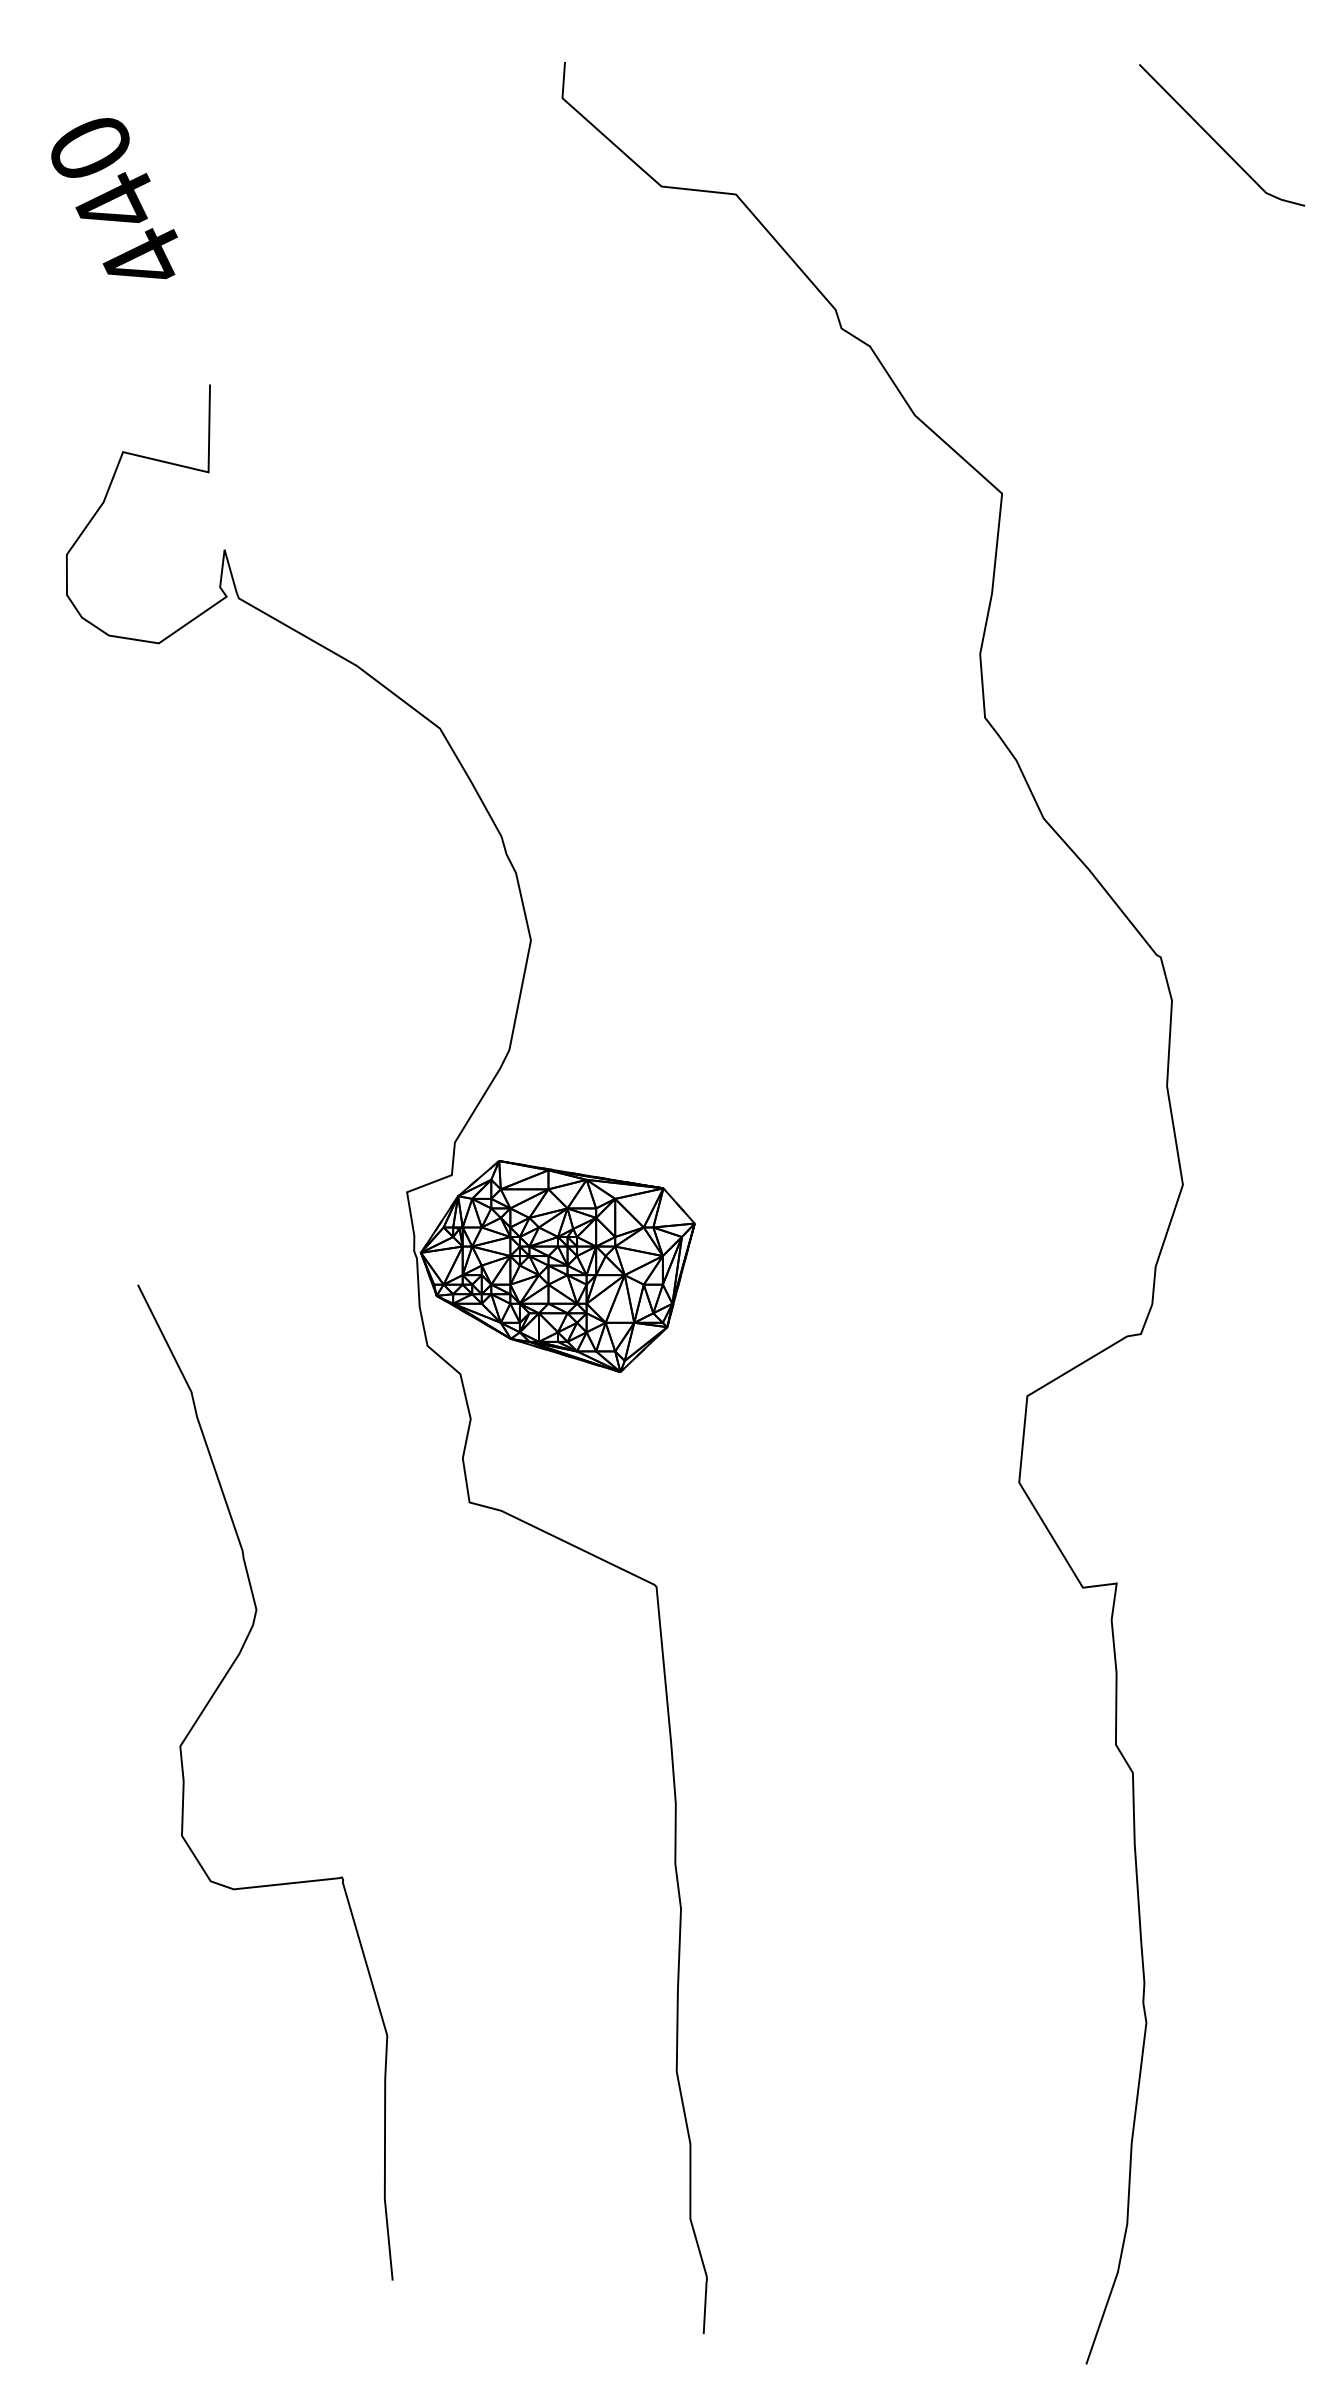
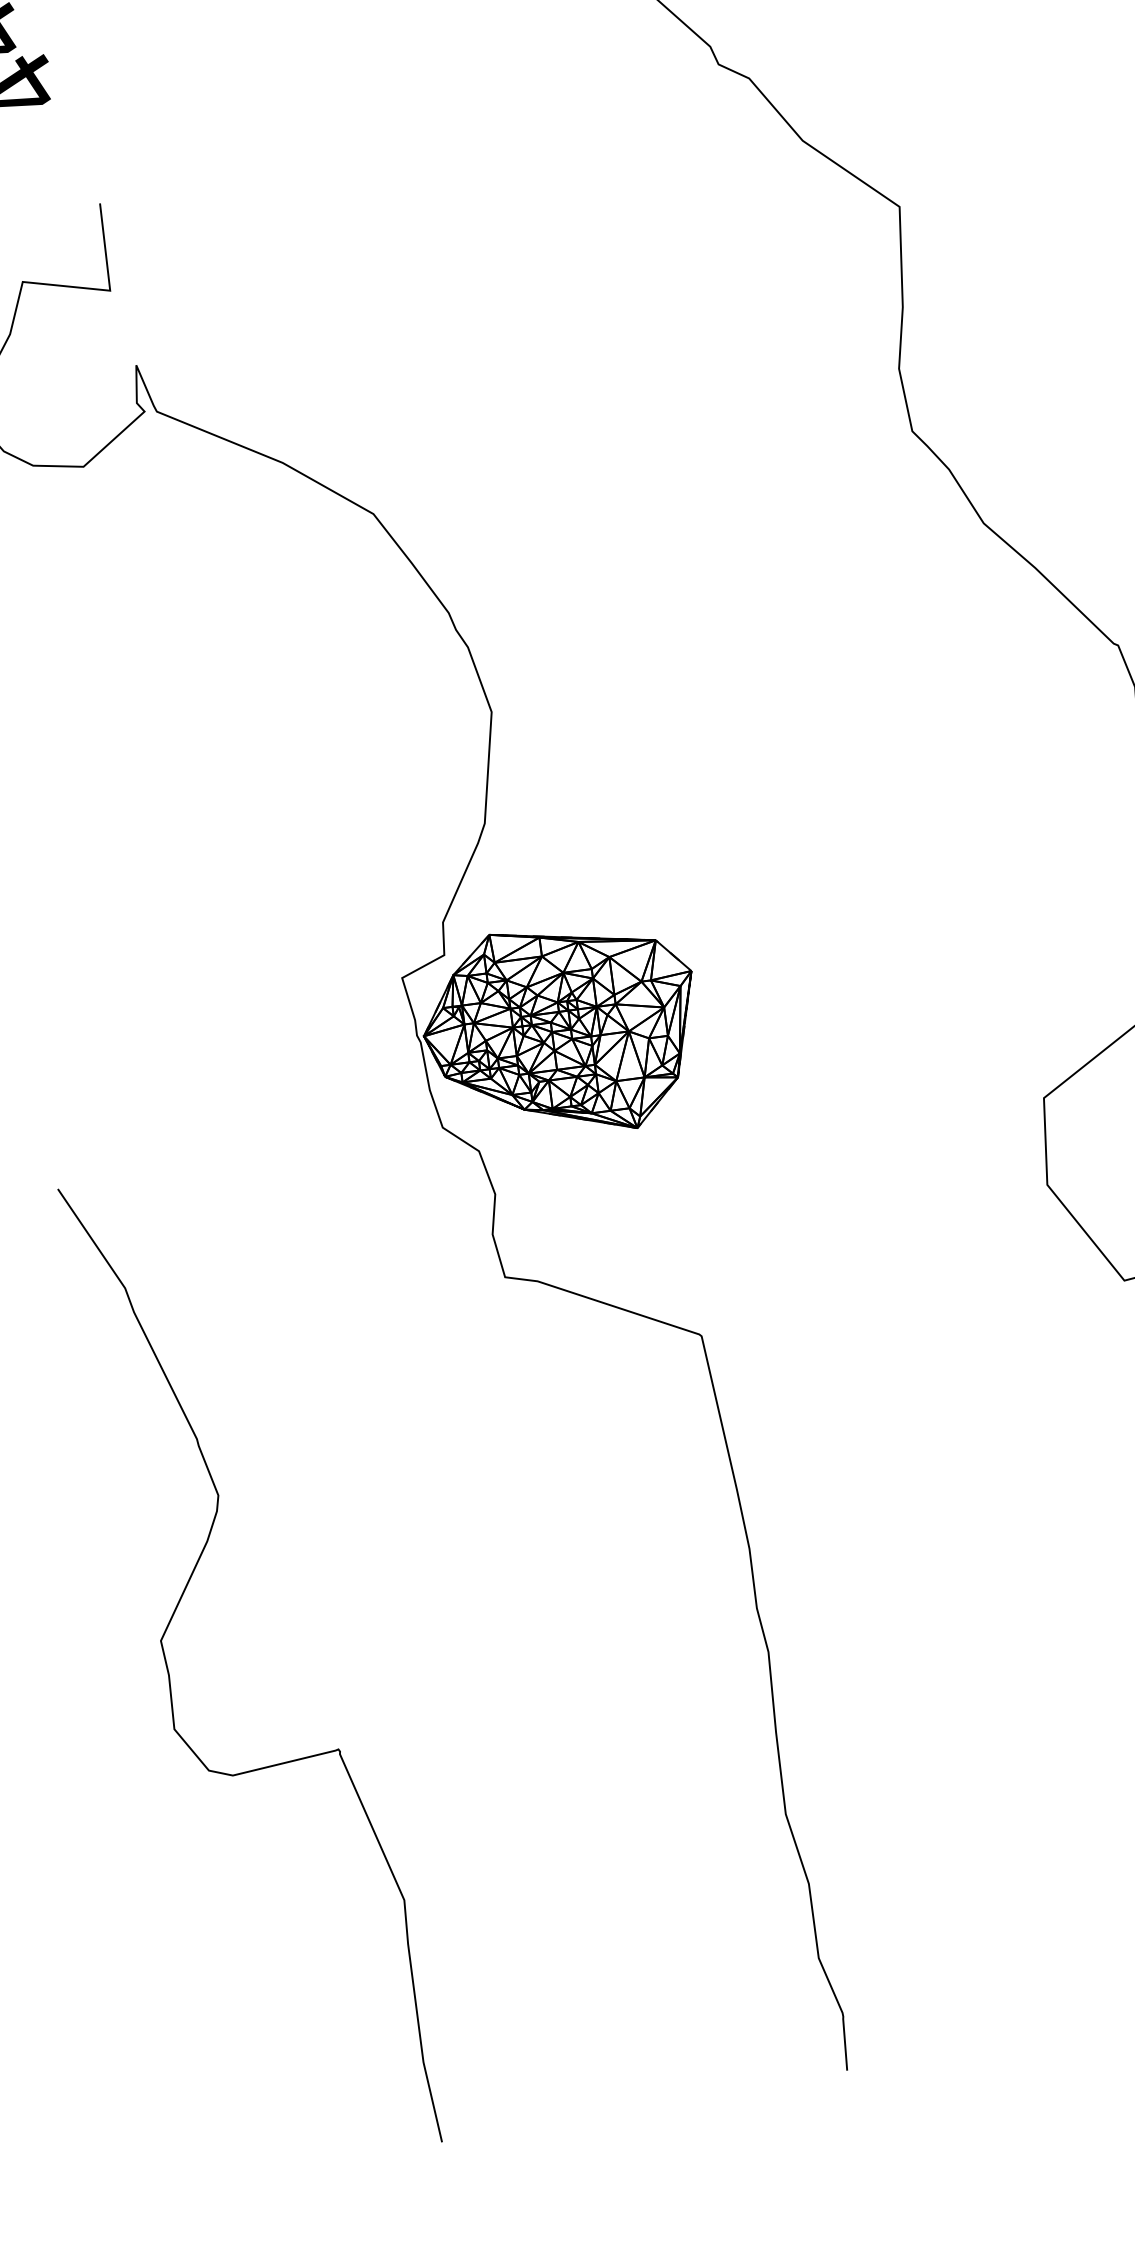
curve: (184, 1782) -> (169, 1676), moved

